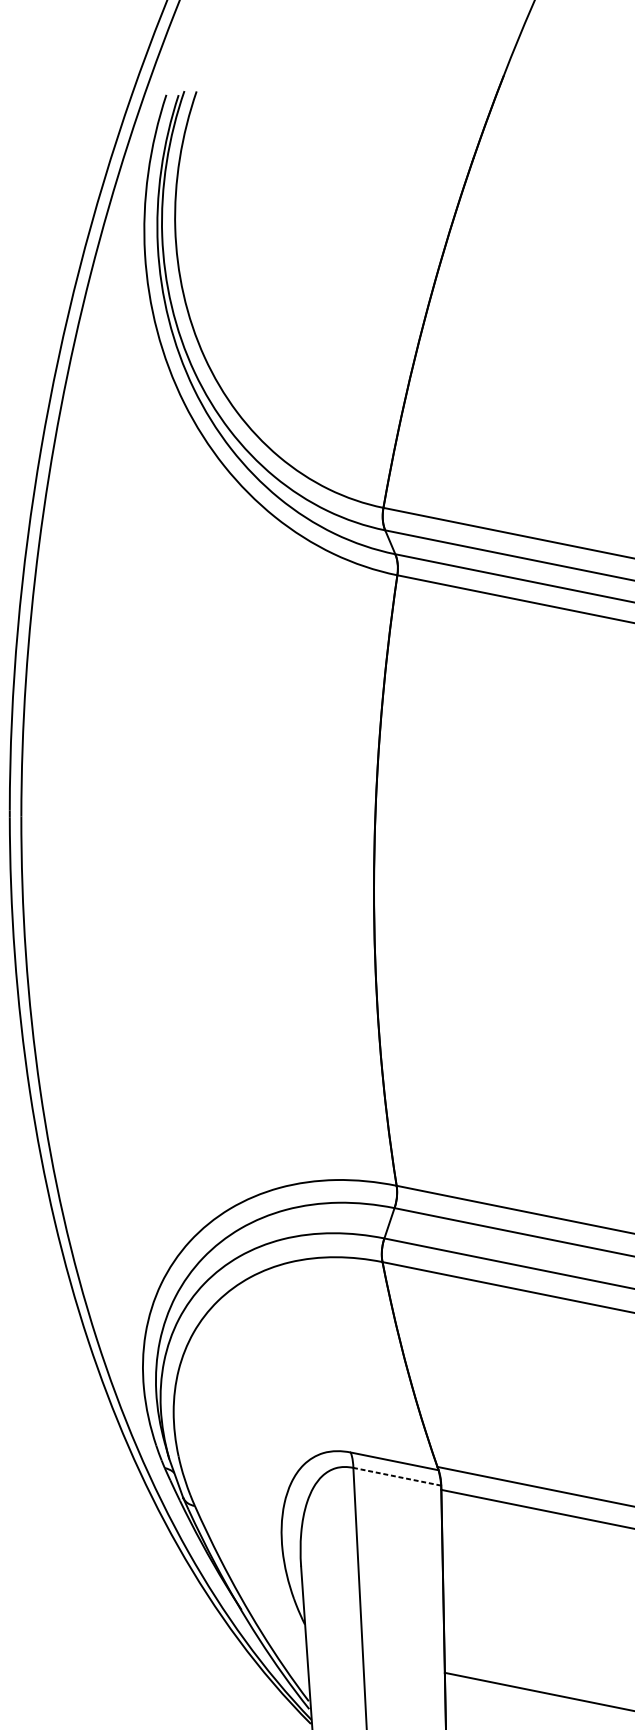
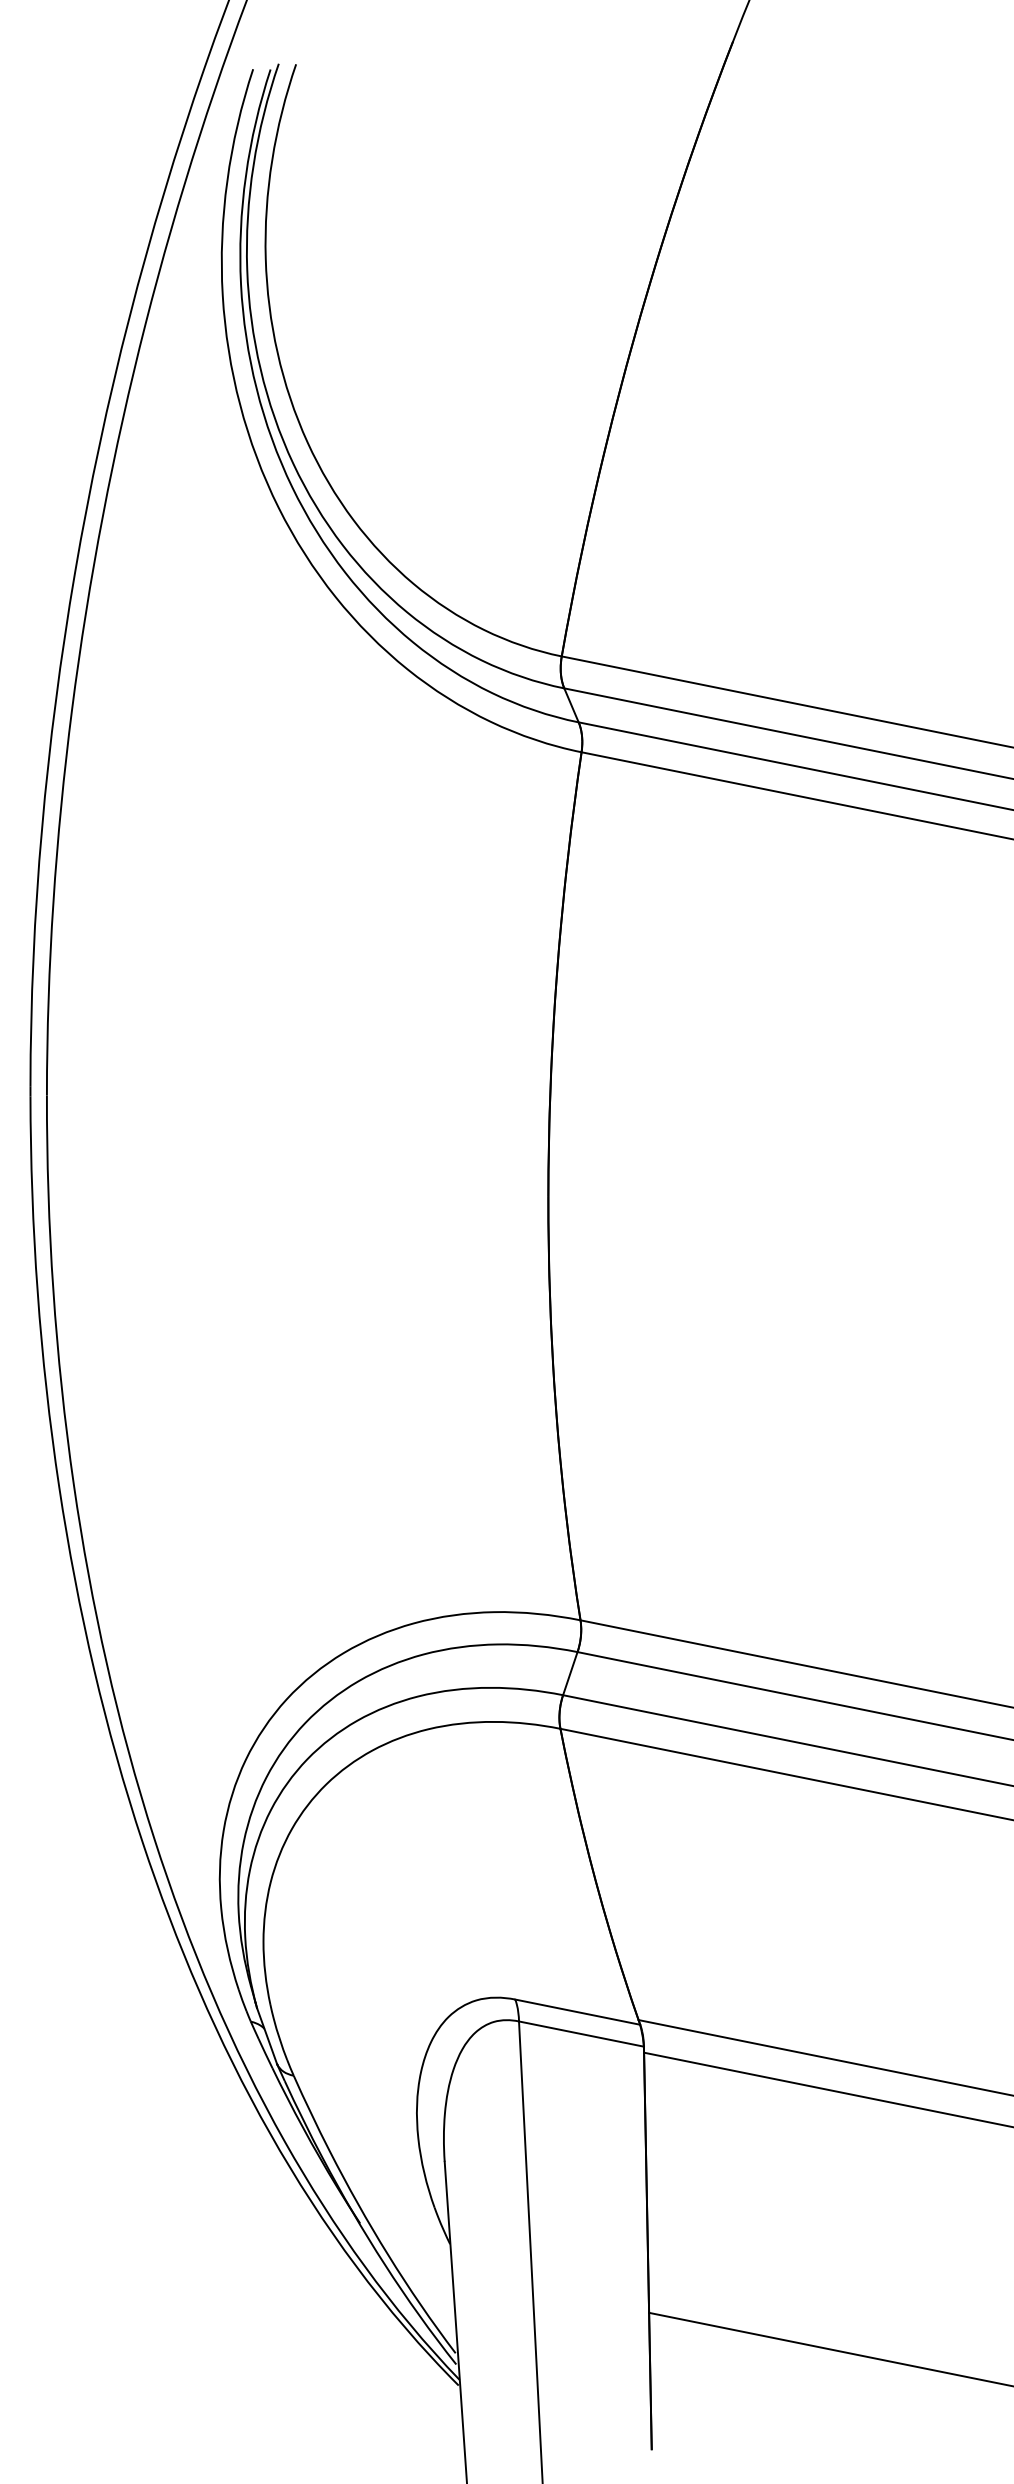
line: (397, 1477) -> (581, 2034), dashed -> solid

